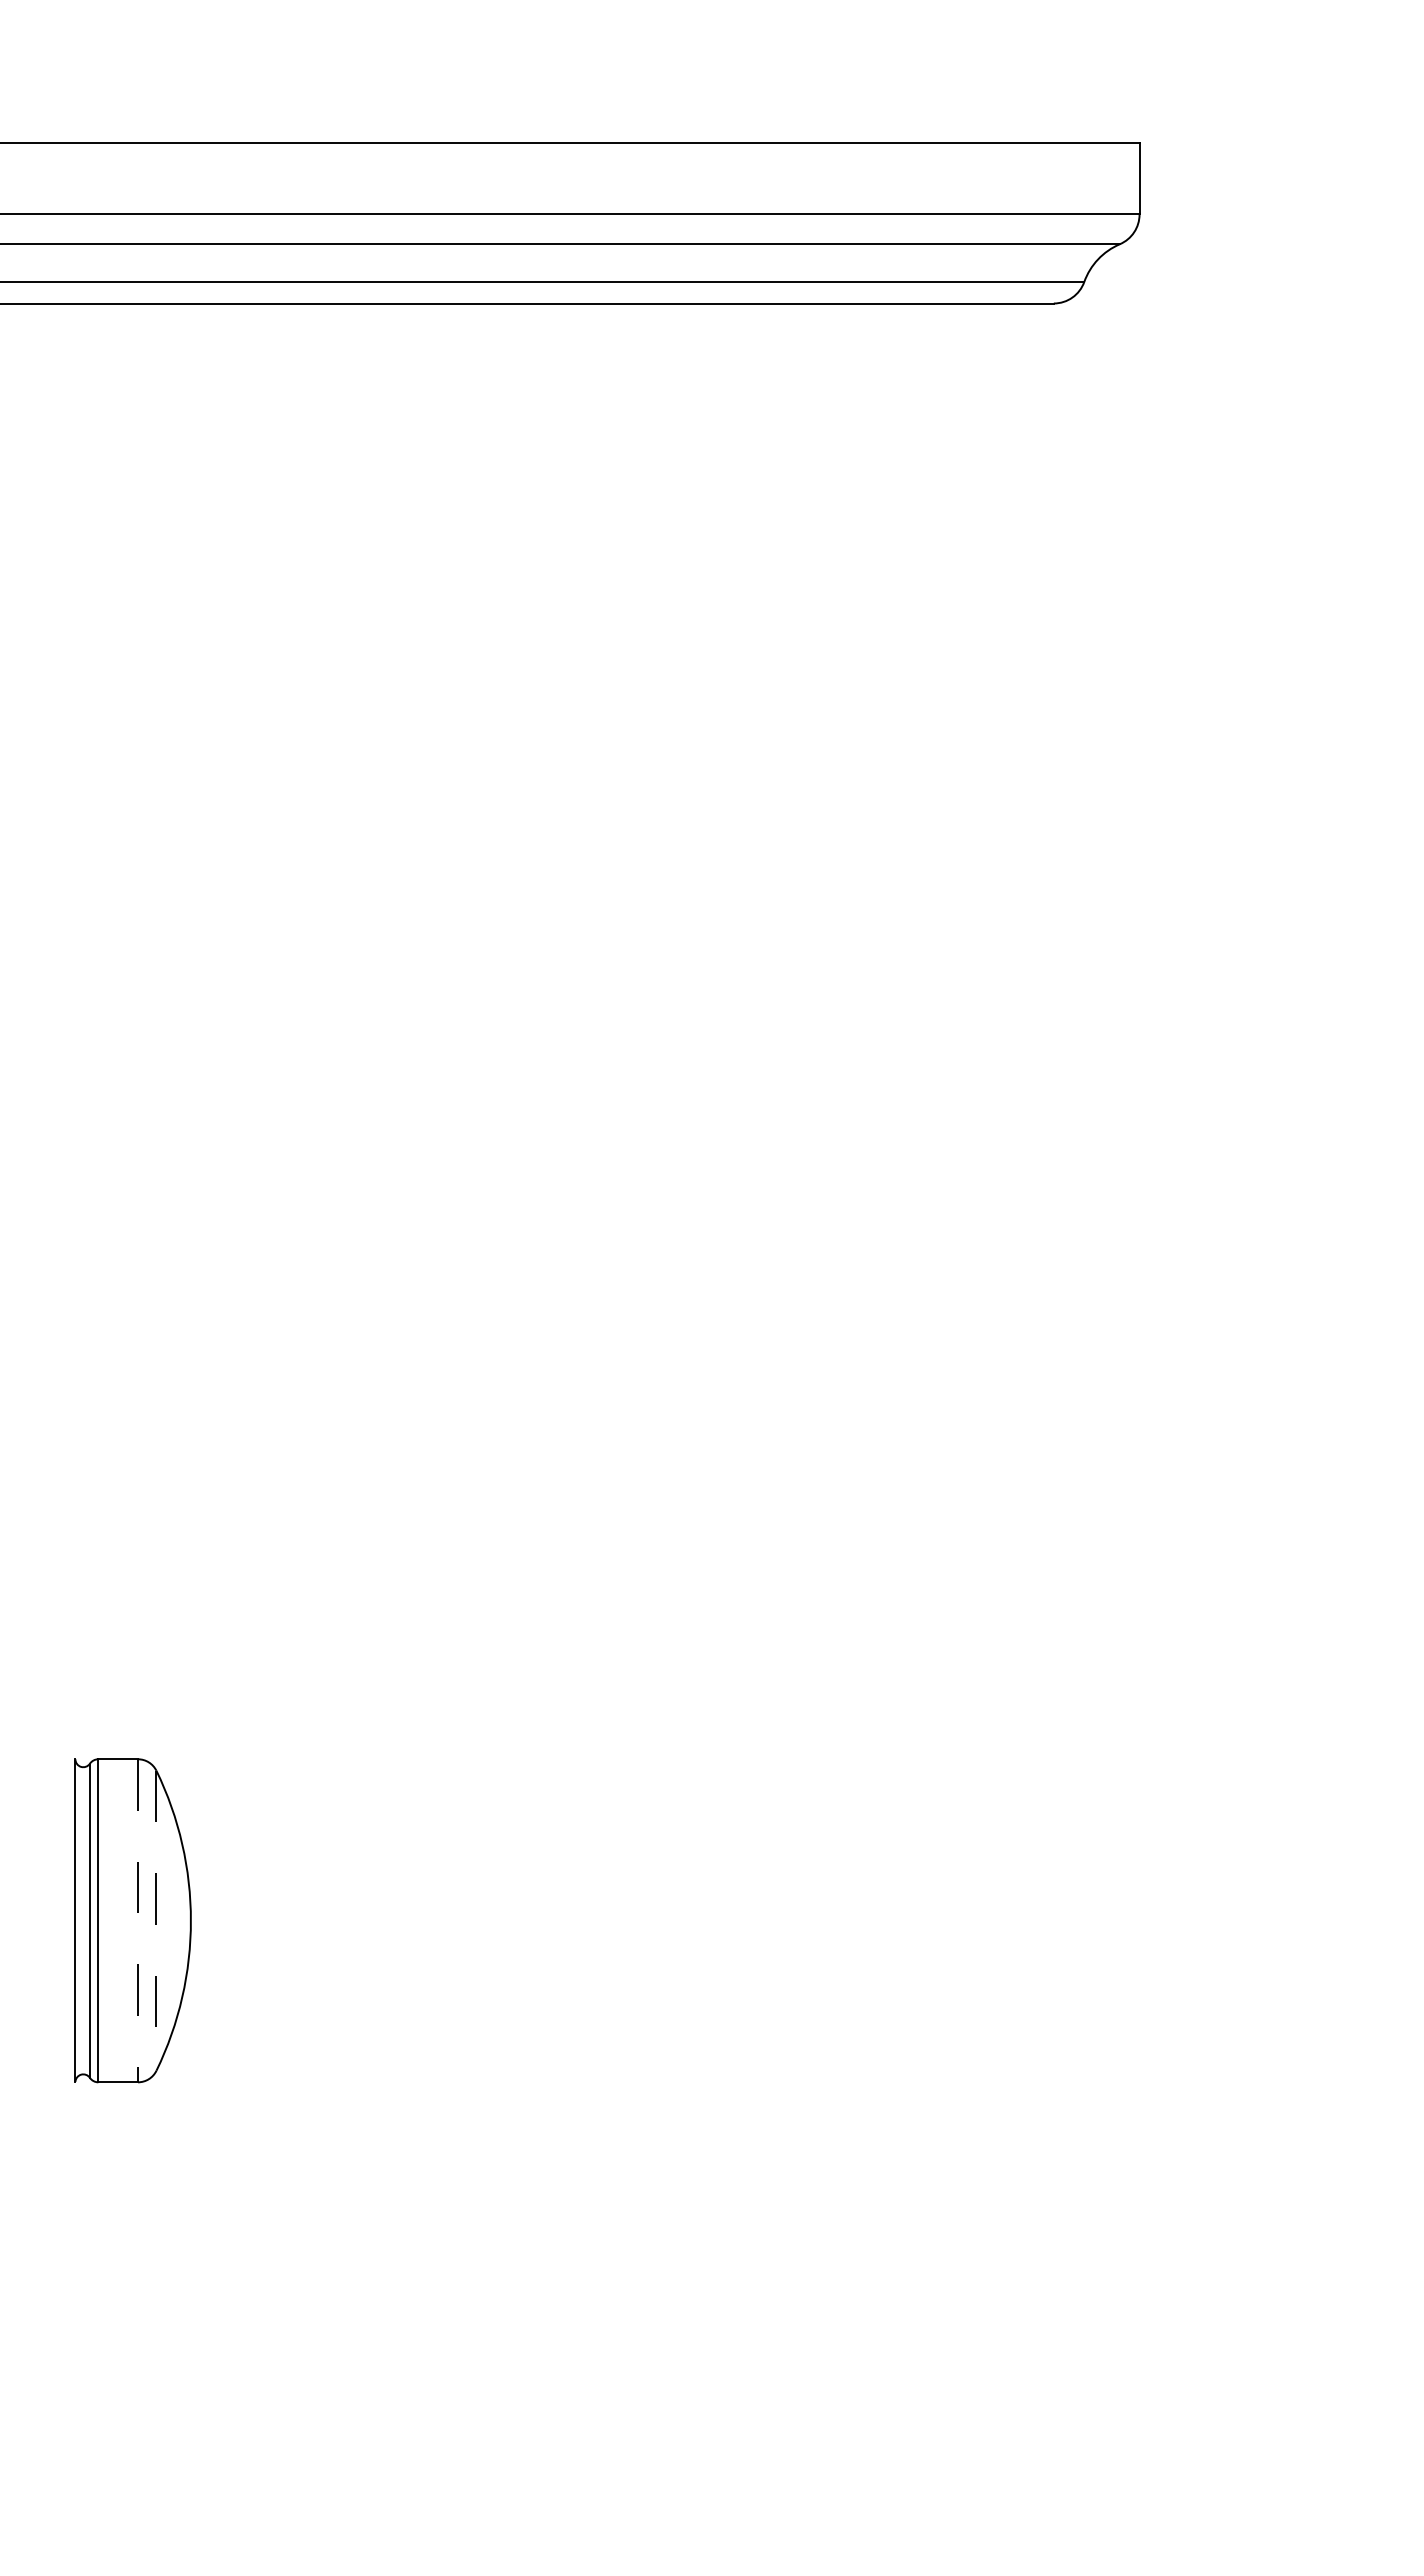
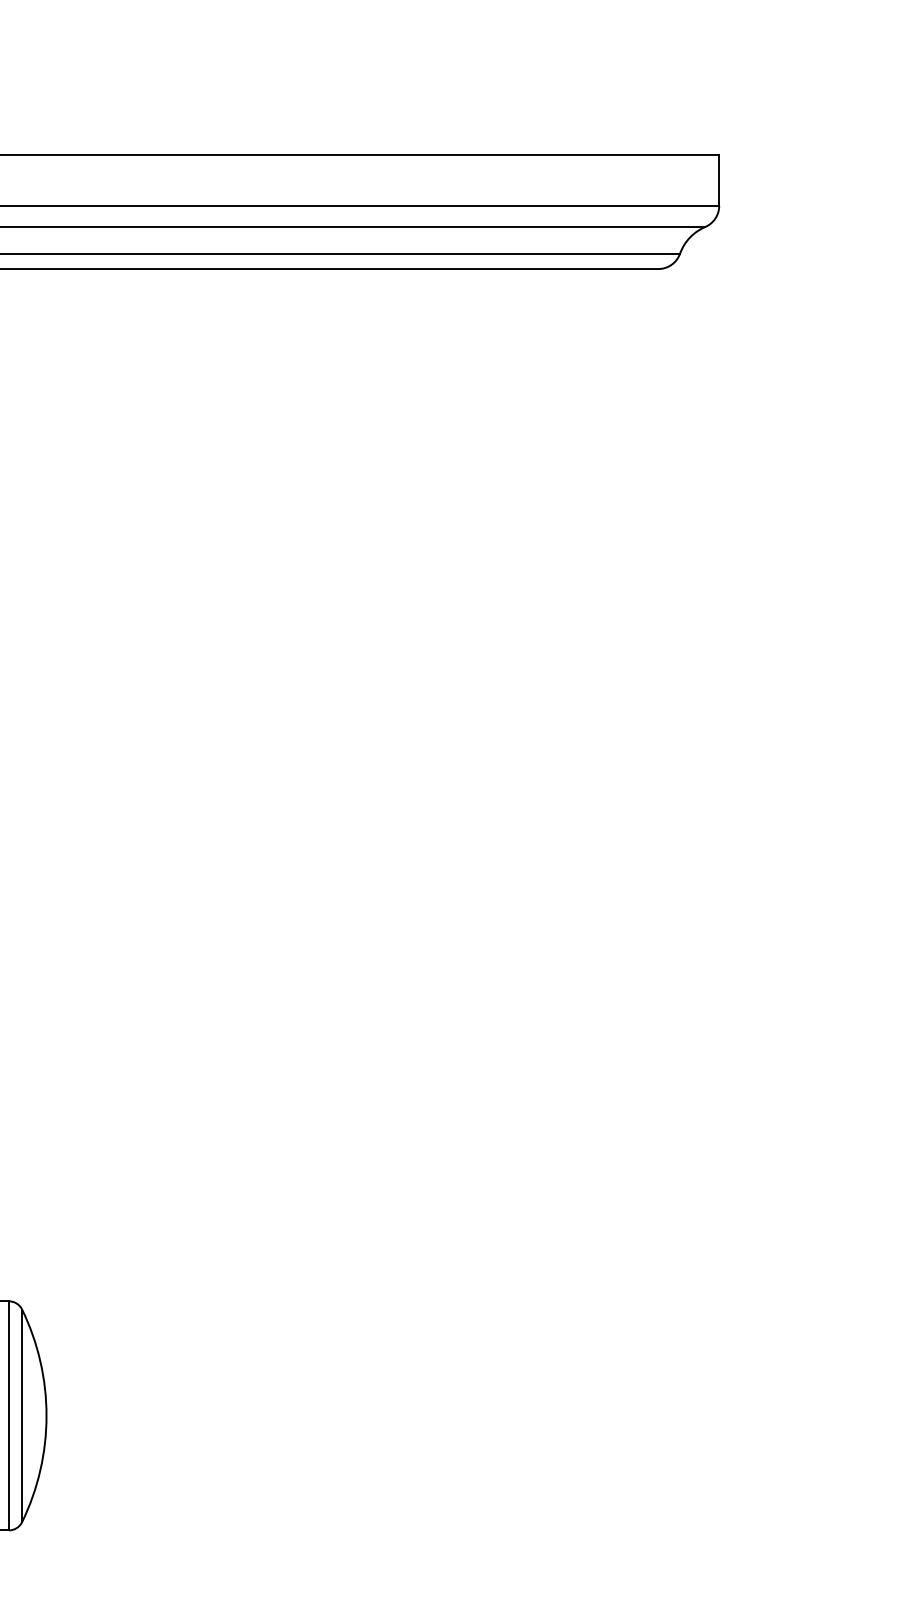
line: (138, 1920) -> (9, 1415), dashed -> solid
line: (156, 1920) -> (22, 1415), dashed -> solid

